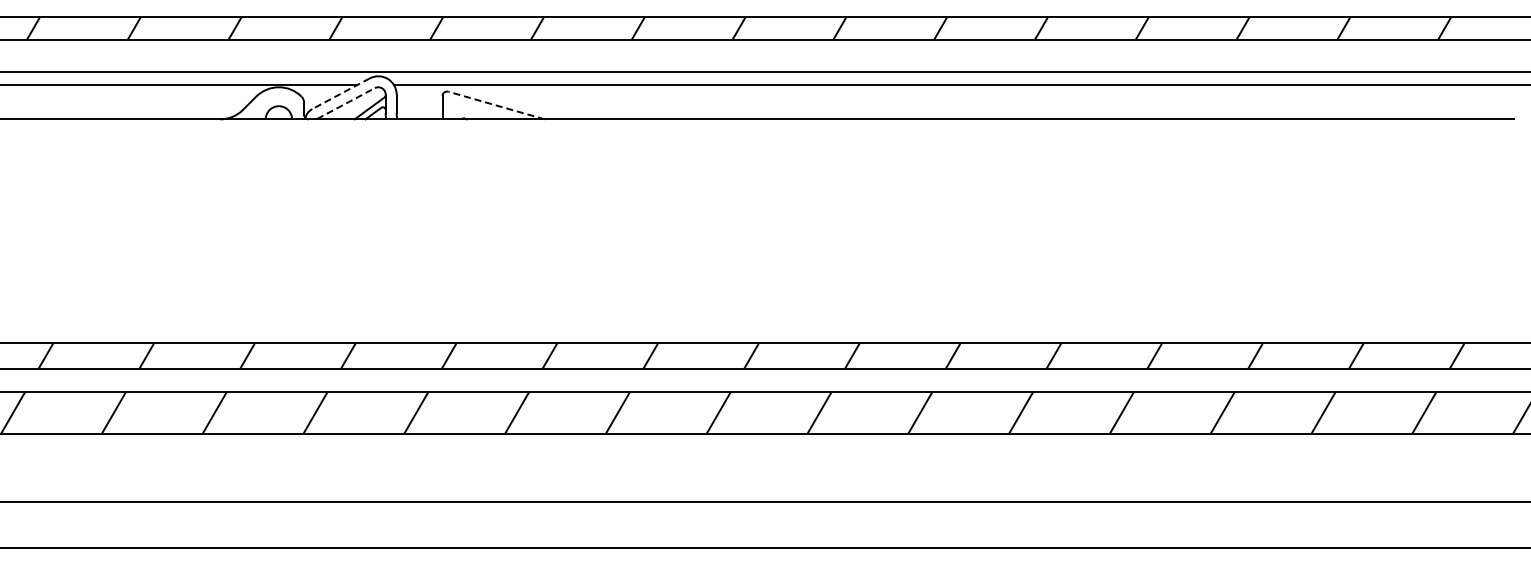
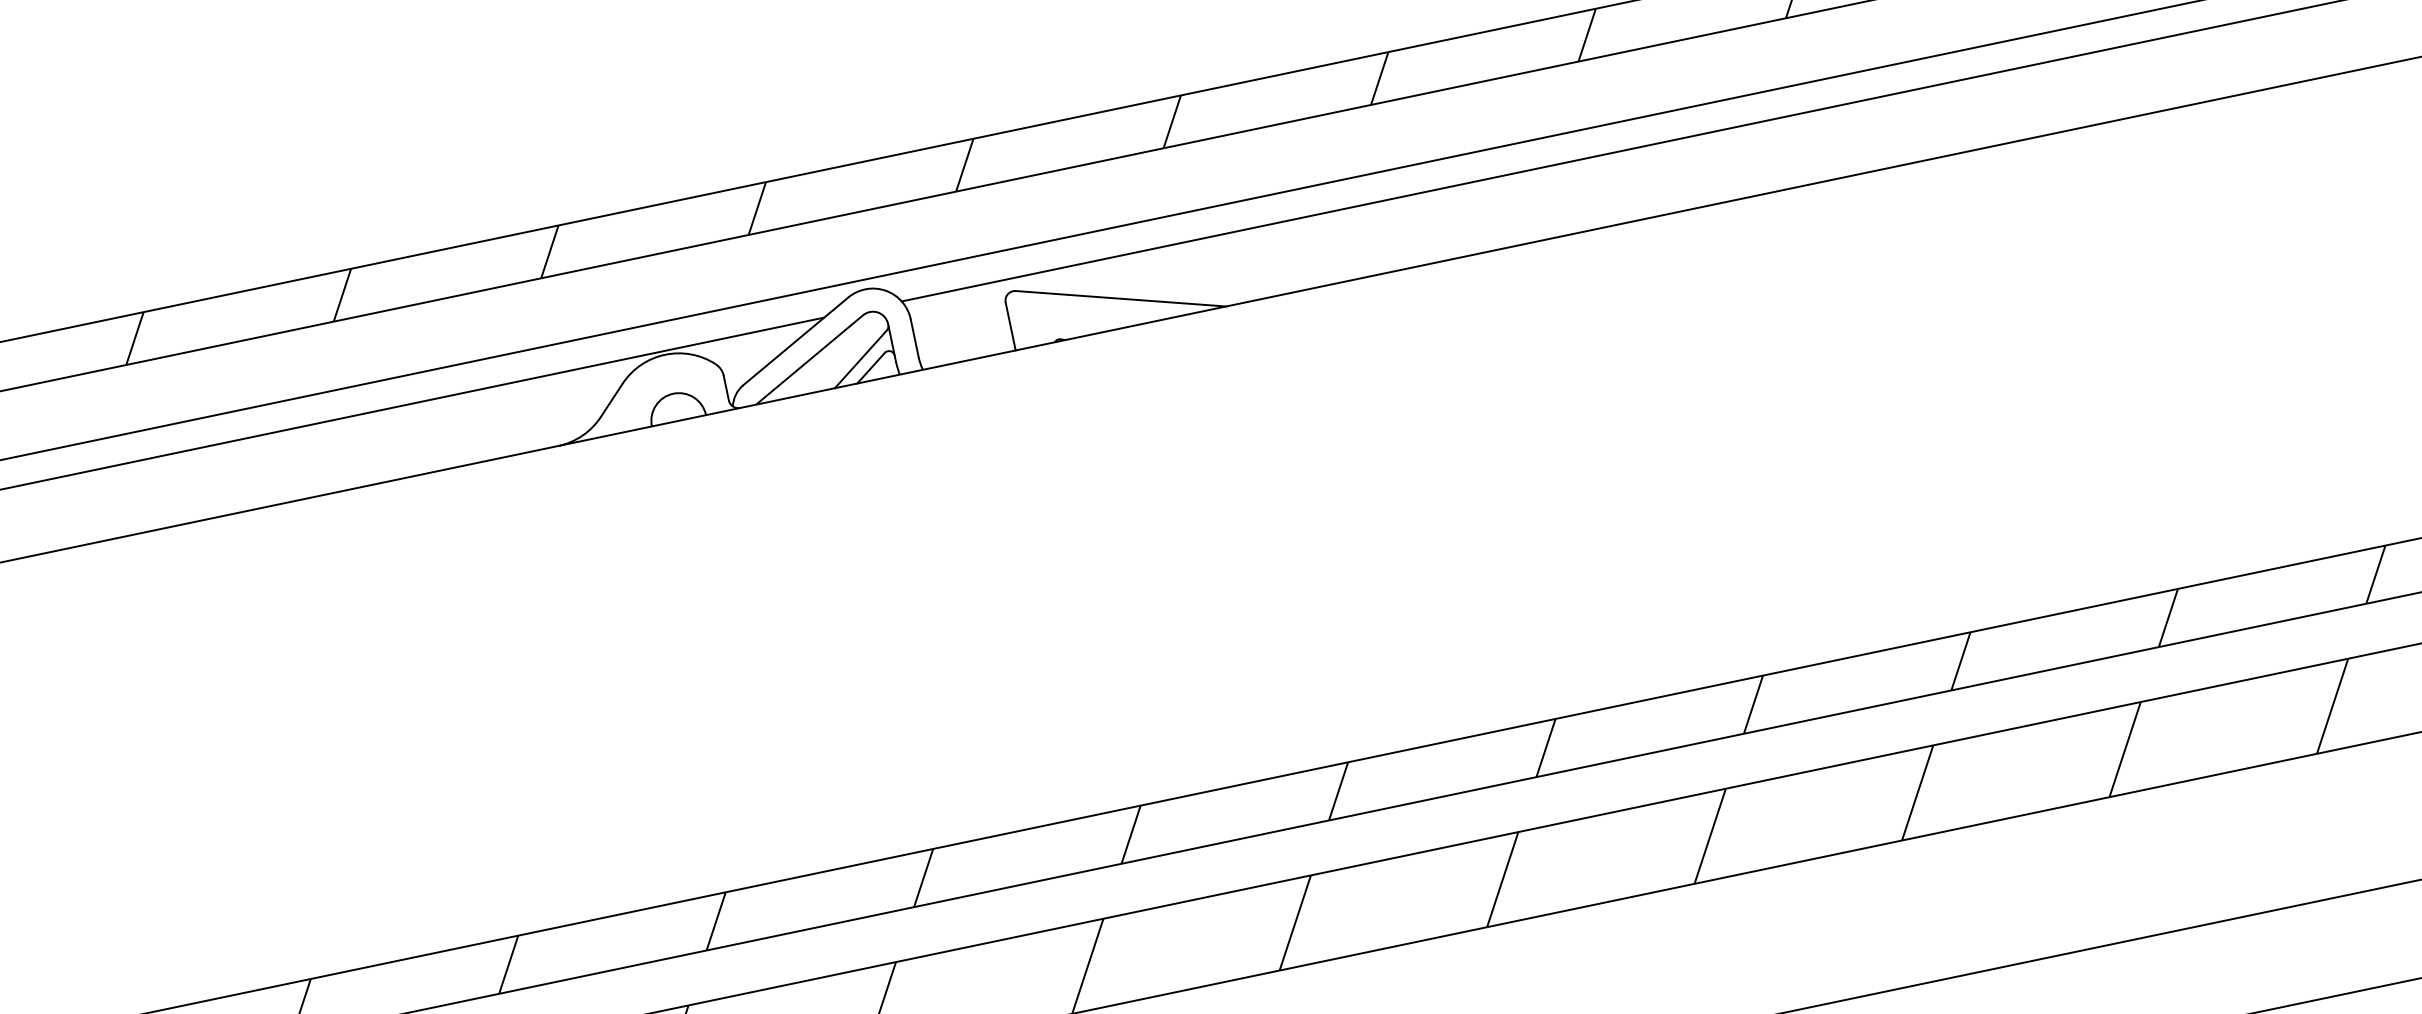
line: (341, 93) -> (796, 340), dashed -> solid
line: (346, 103) -> (811, 359), dashed -> solid
line: (496, 105) -> (1120, 298), dashed -> solid

